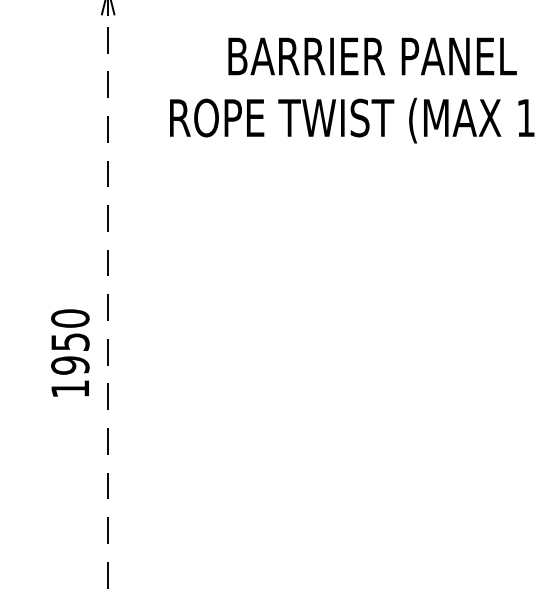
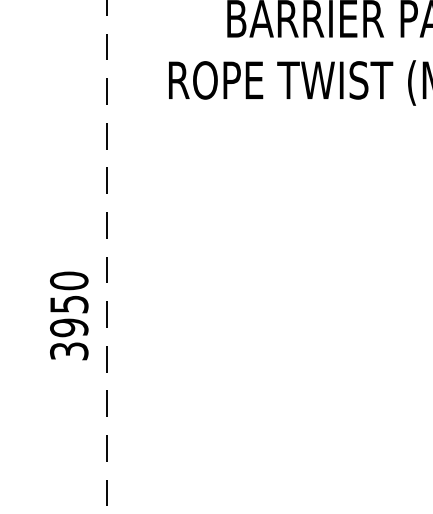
text: (70, 388) -> (69, 350), 1950 -> 3950

